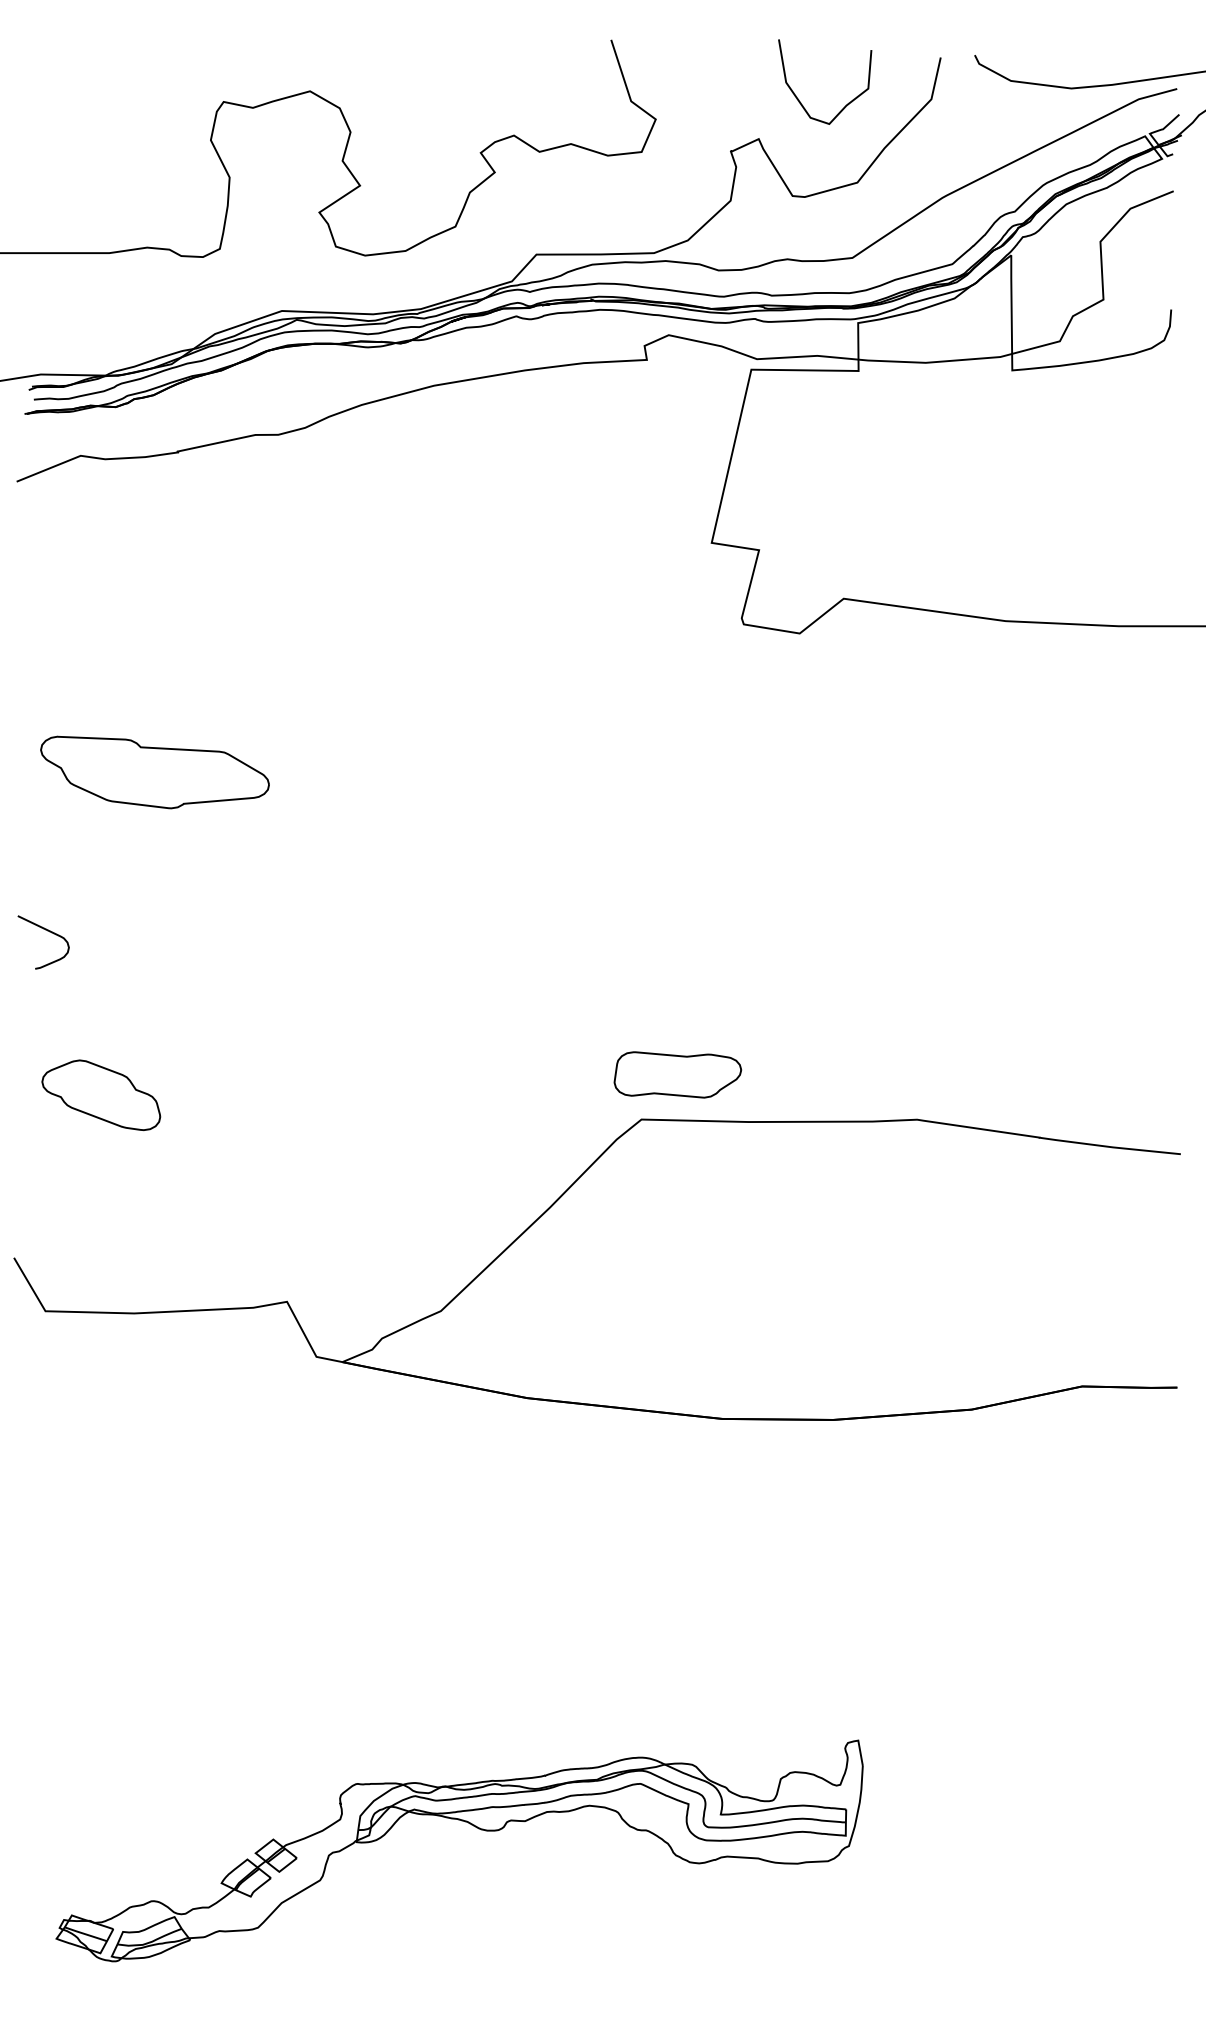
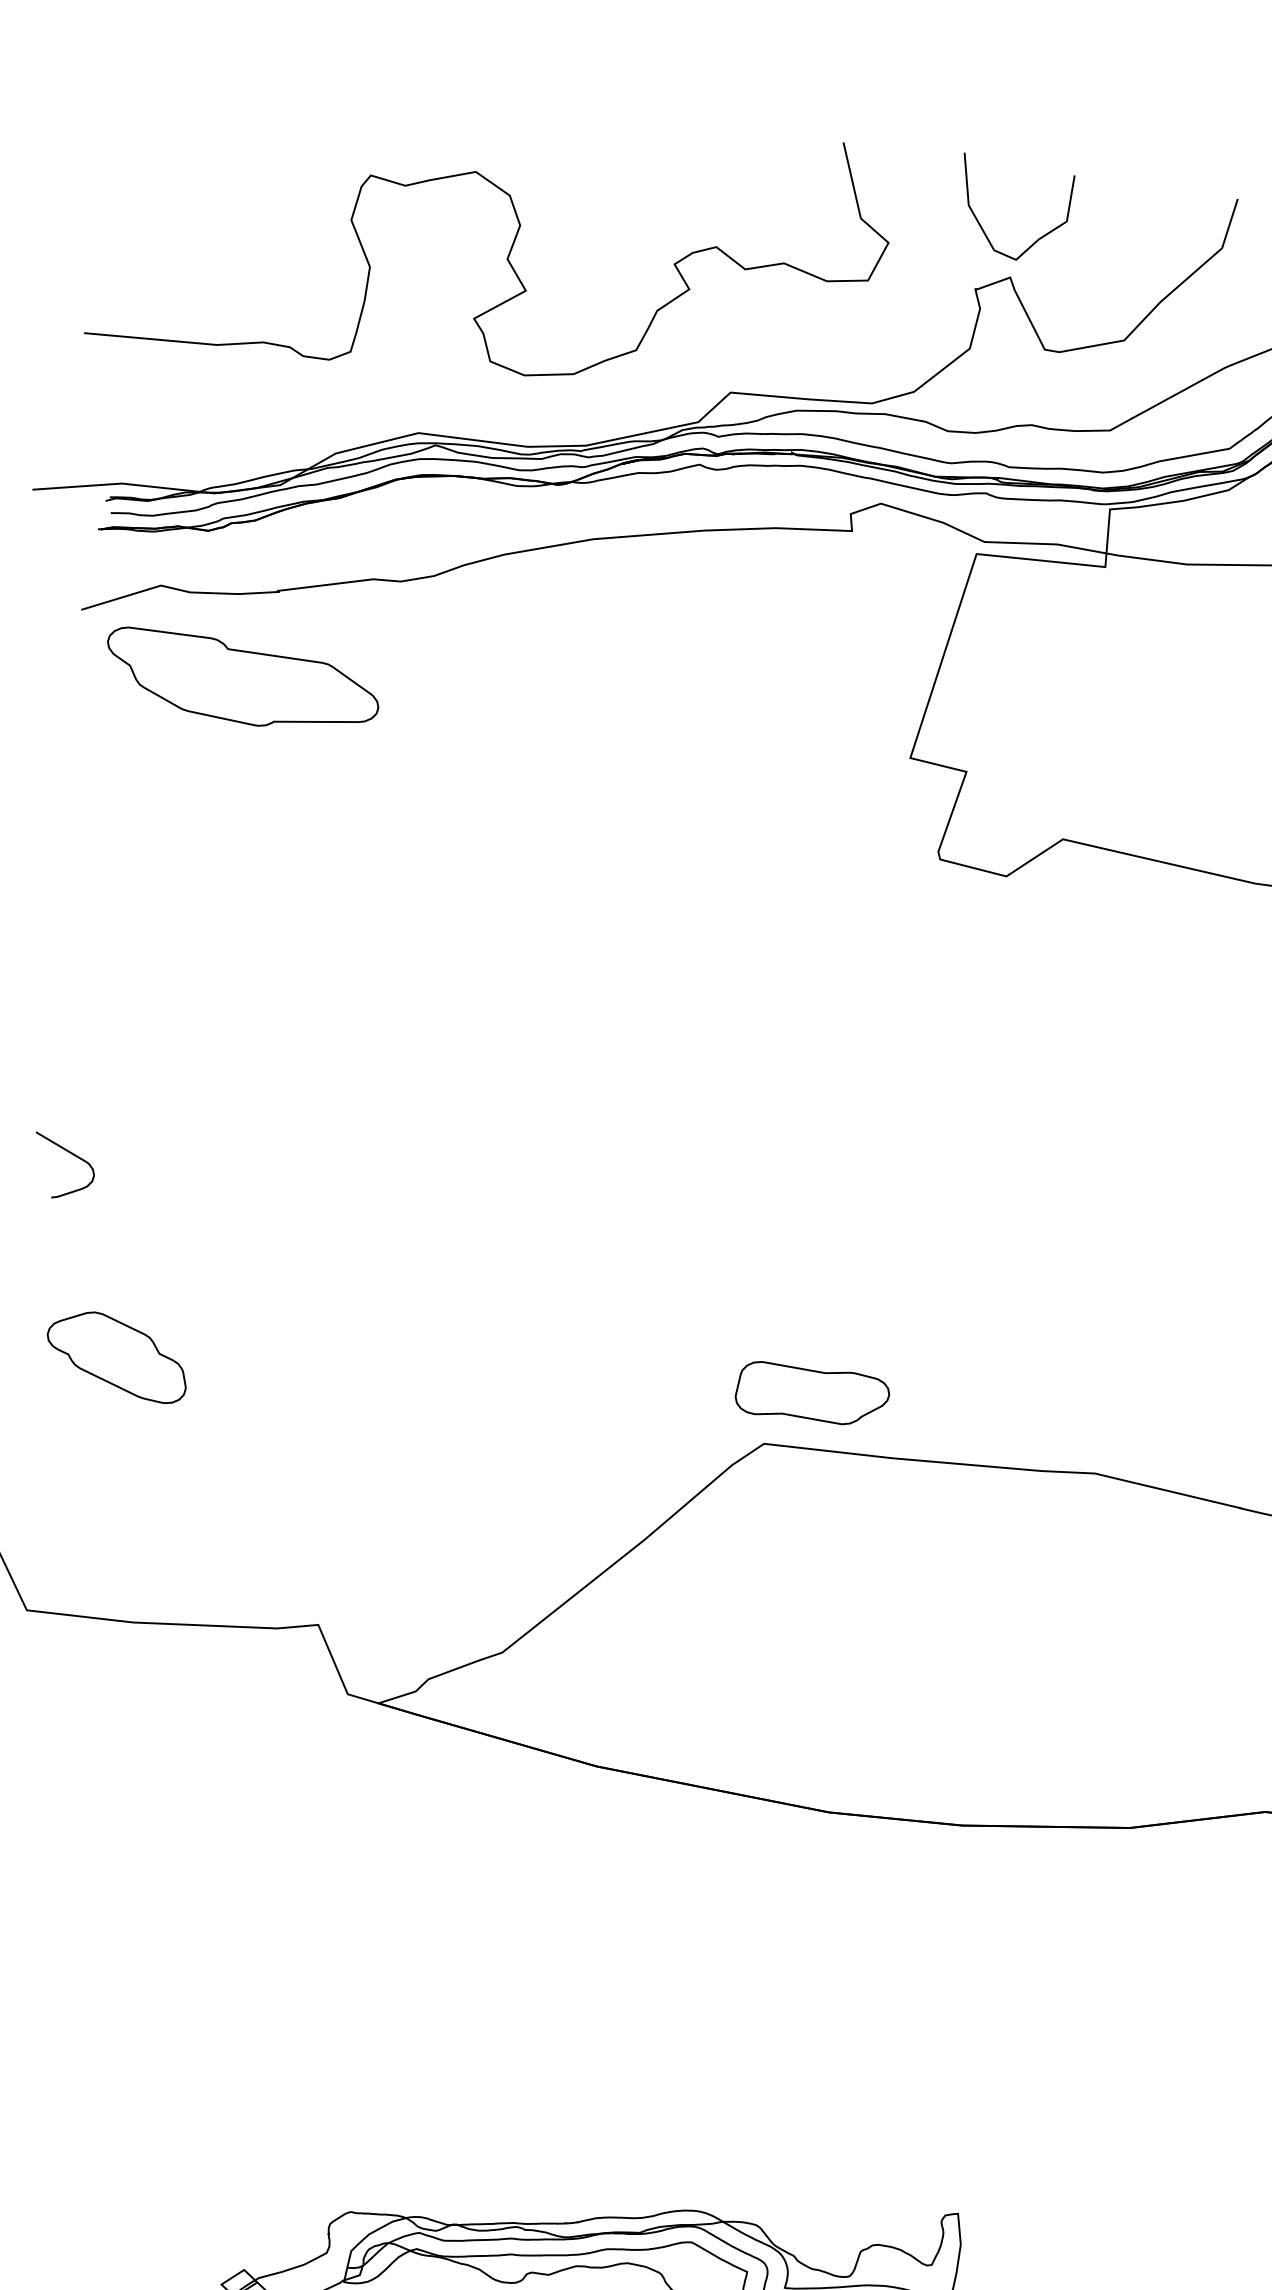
curve: (847, 103) -> (1040, 237), moved
part: (154, 772) -> (241, 680), moved

